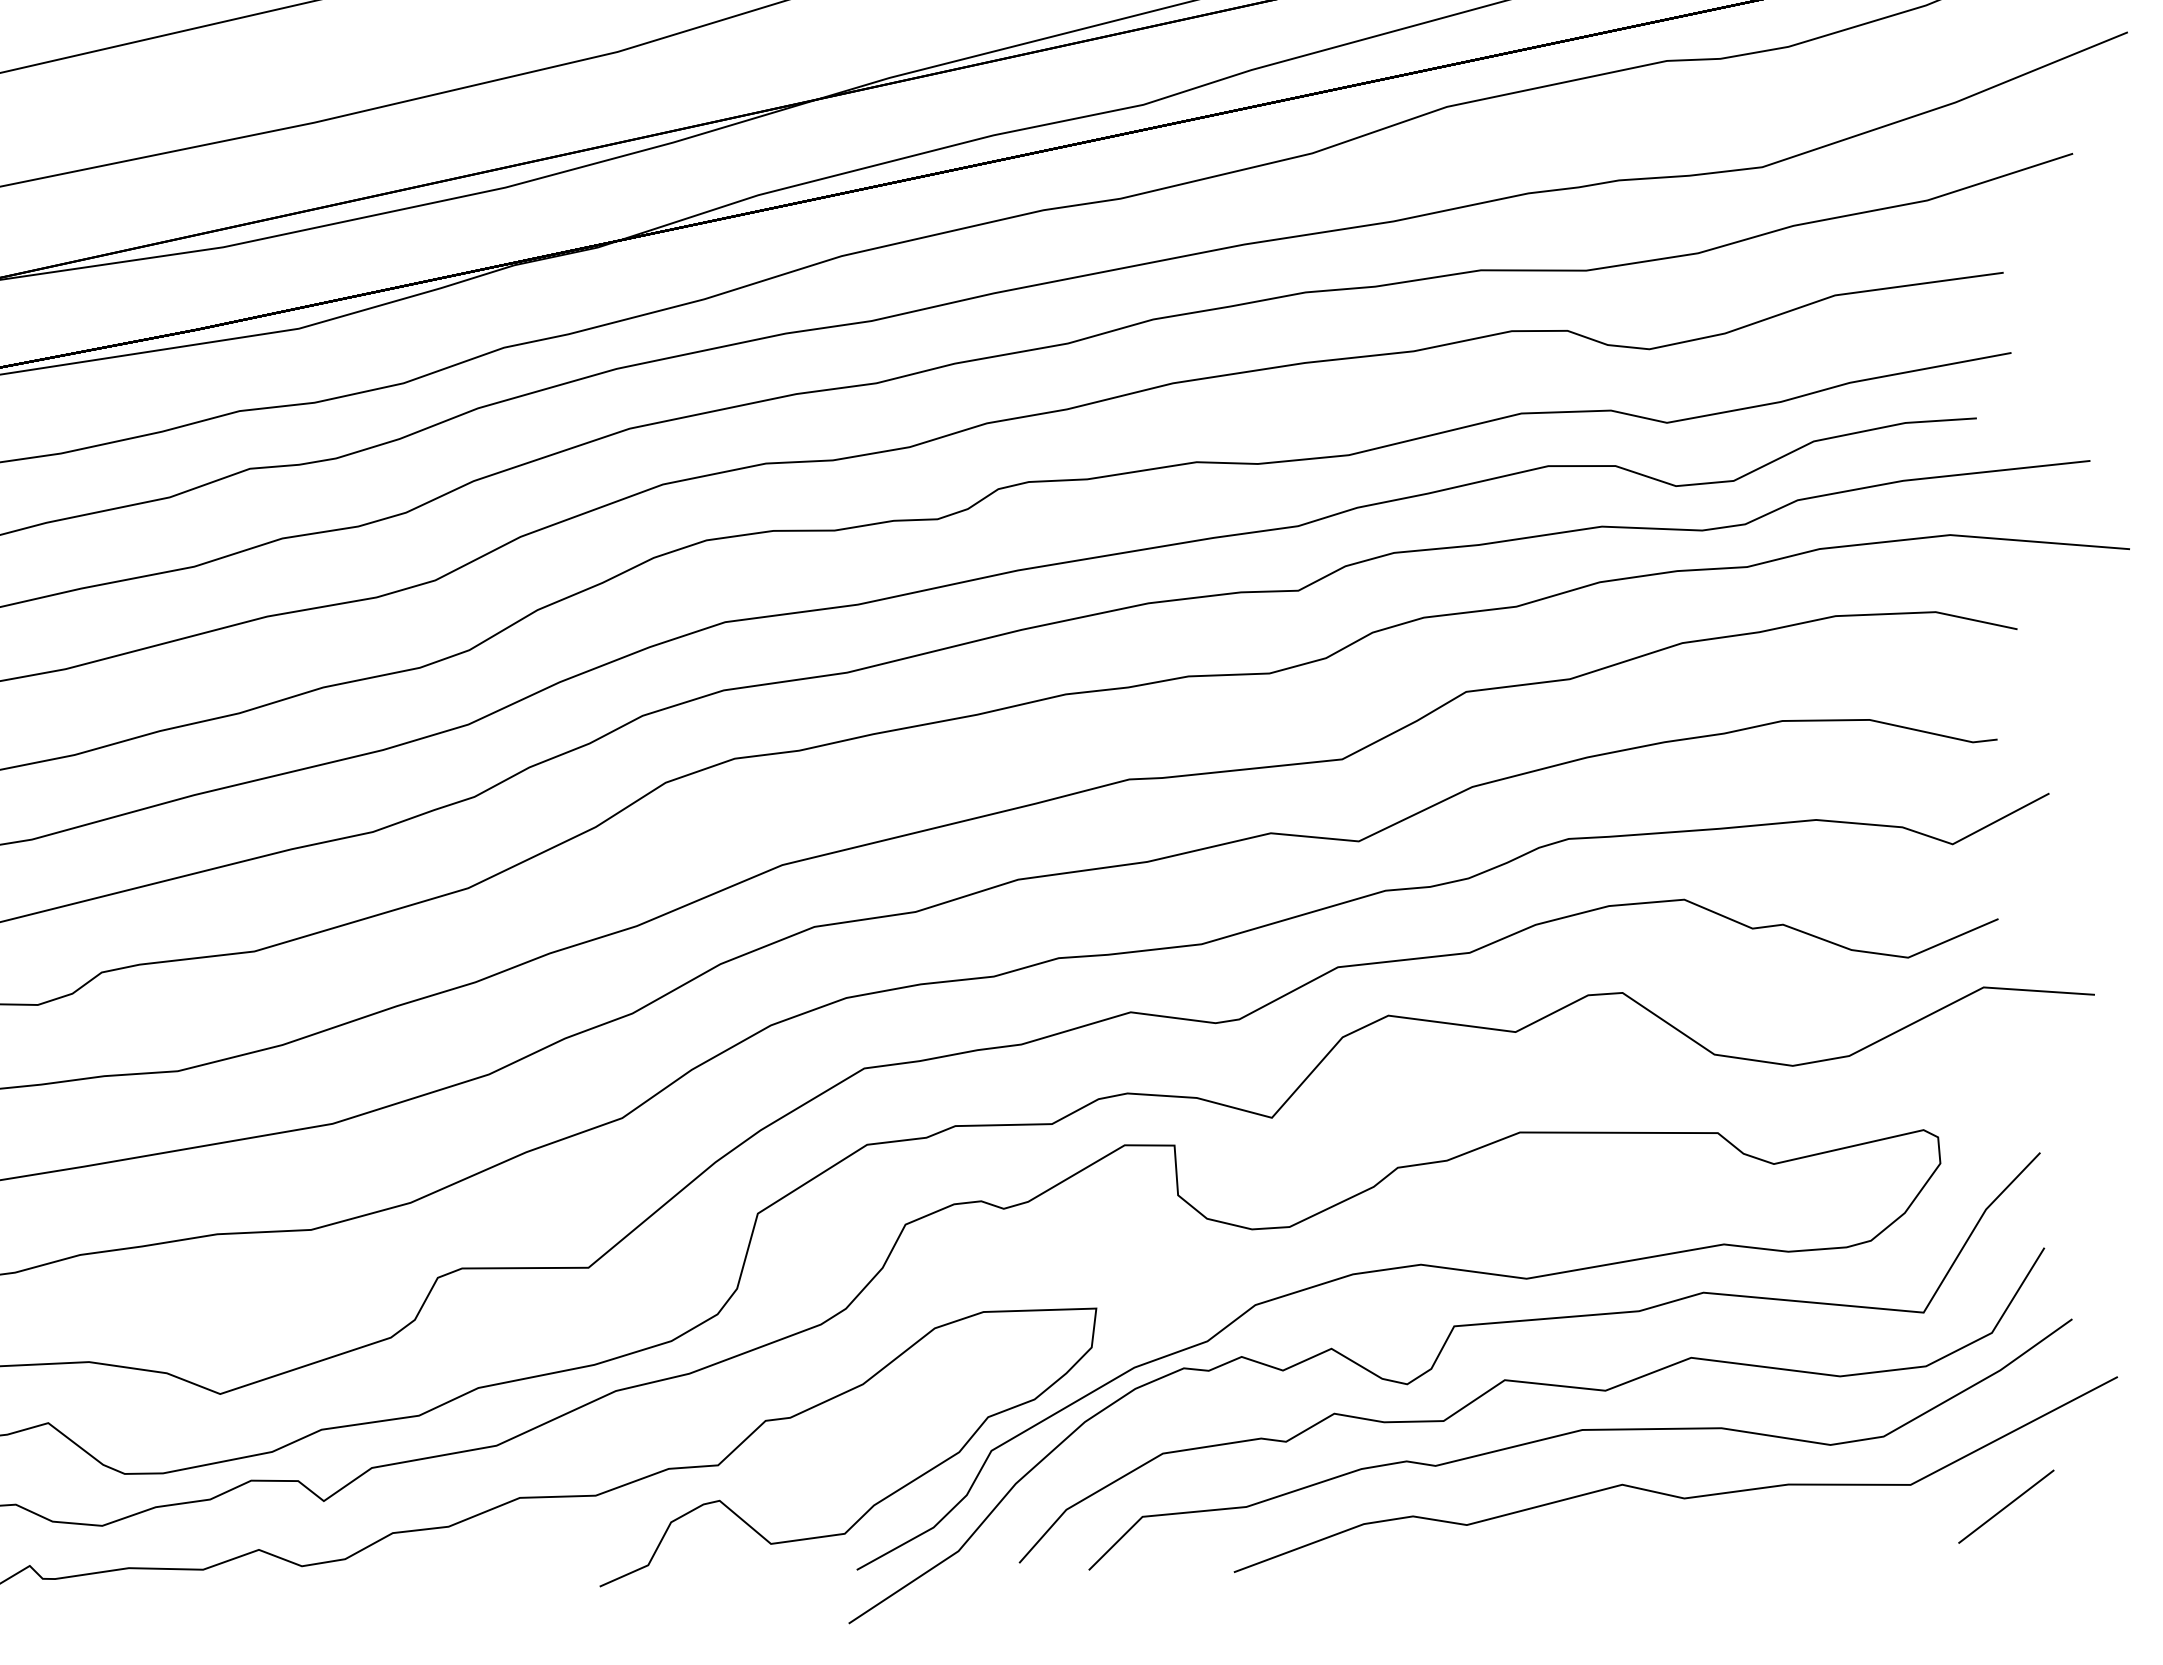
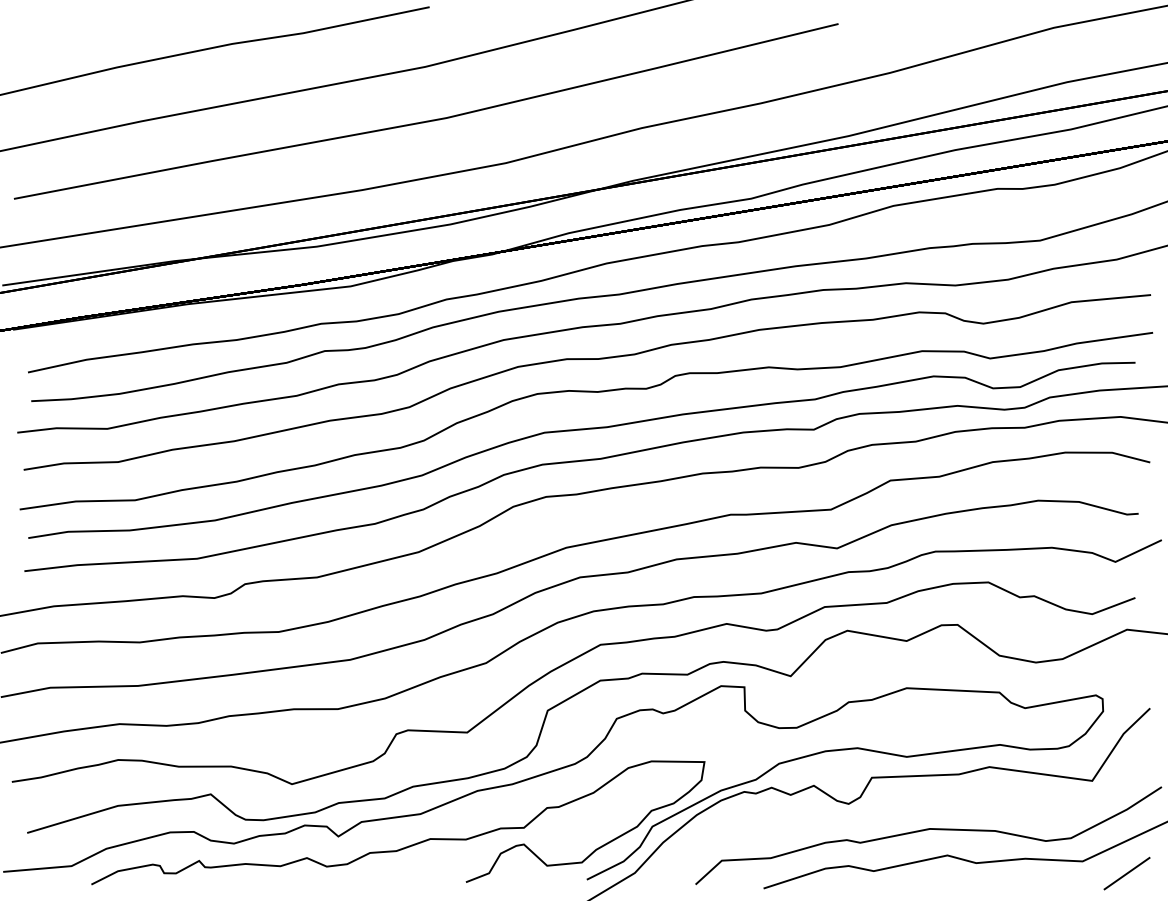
curve: (1537, 1386) -> (909, 807), removed

